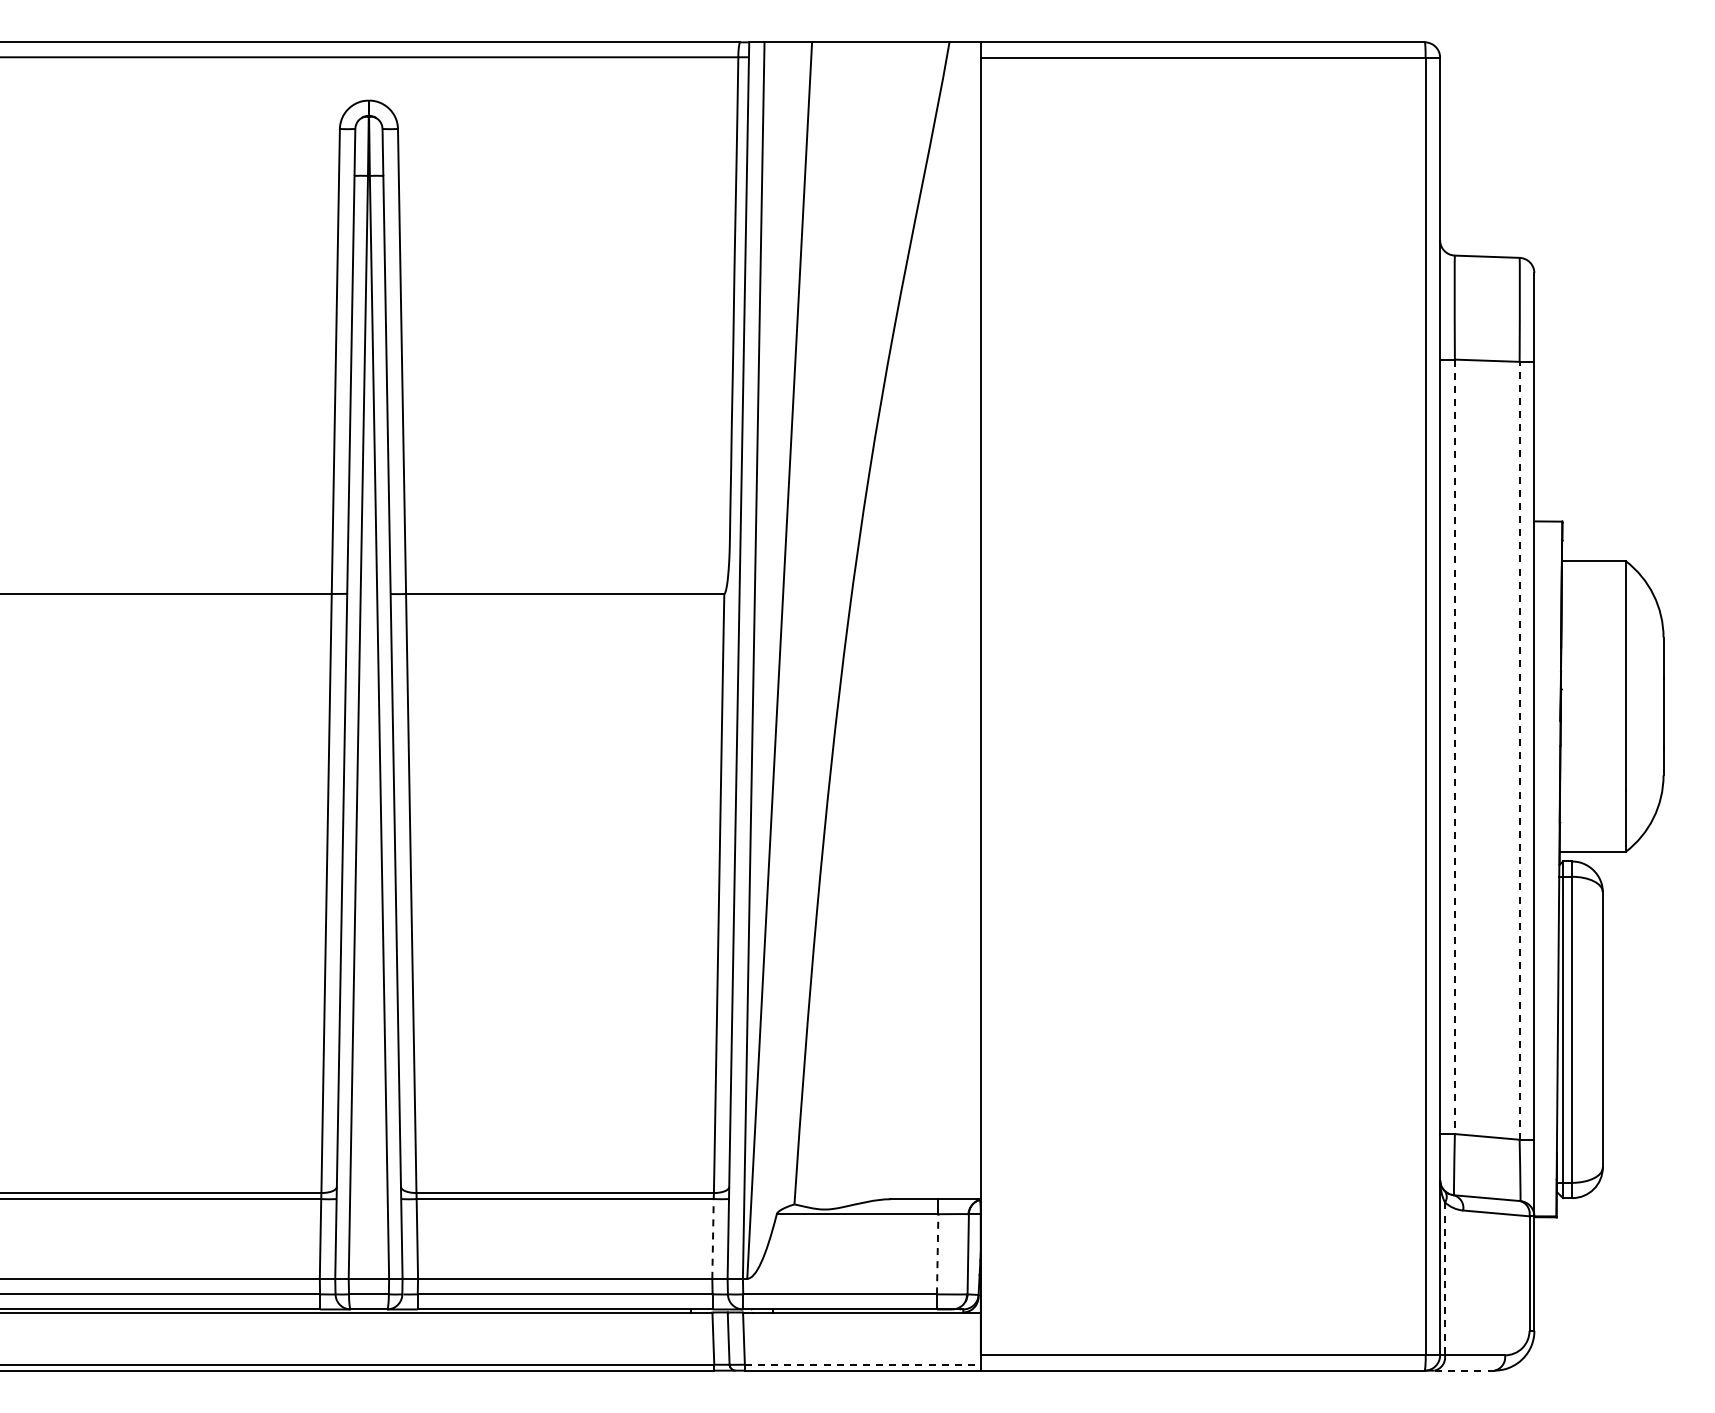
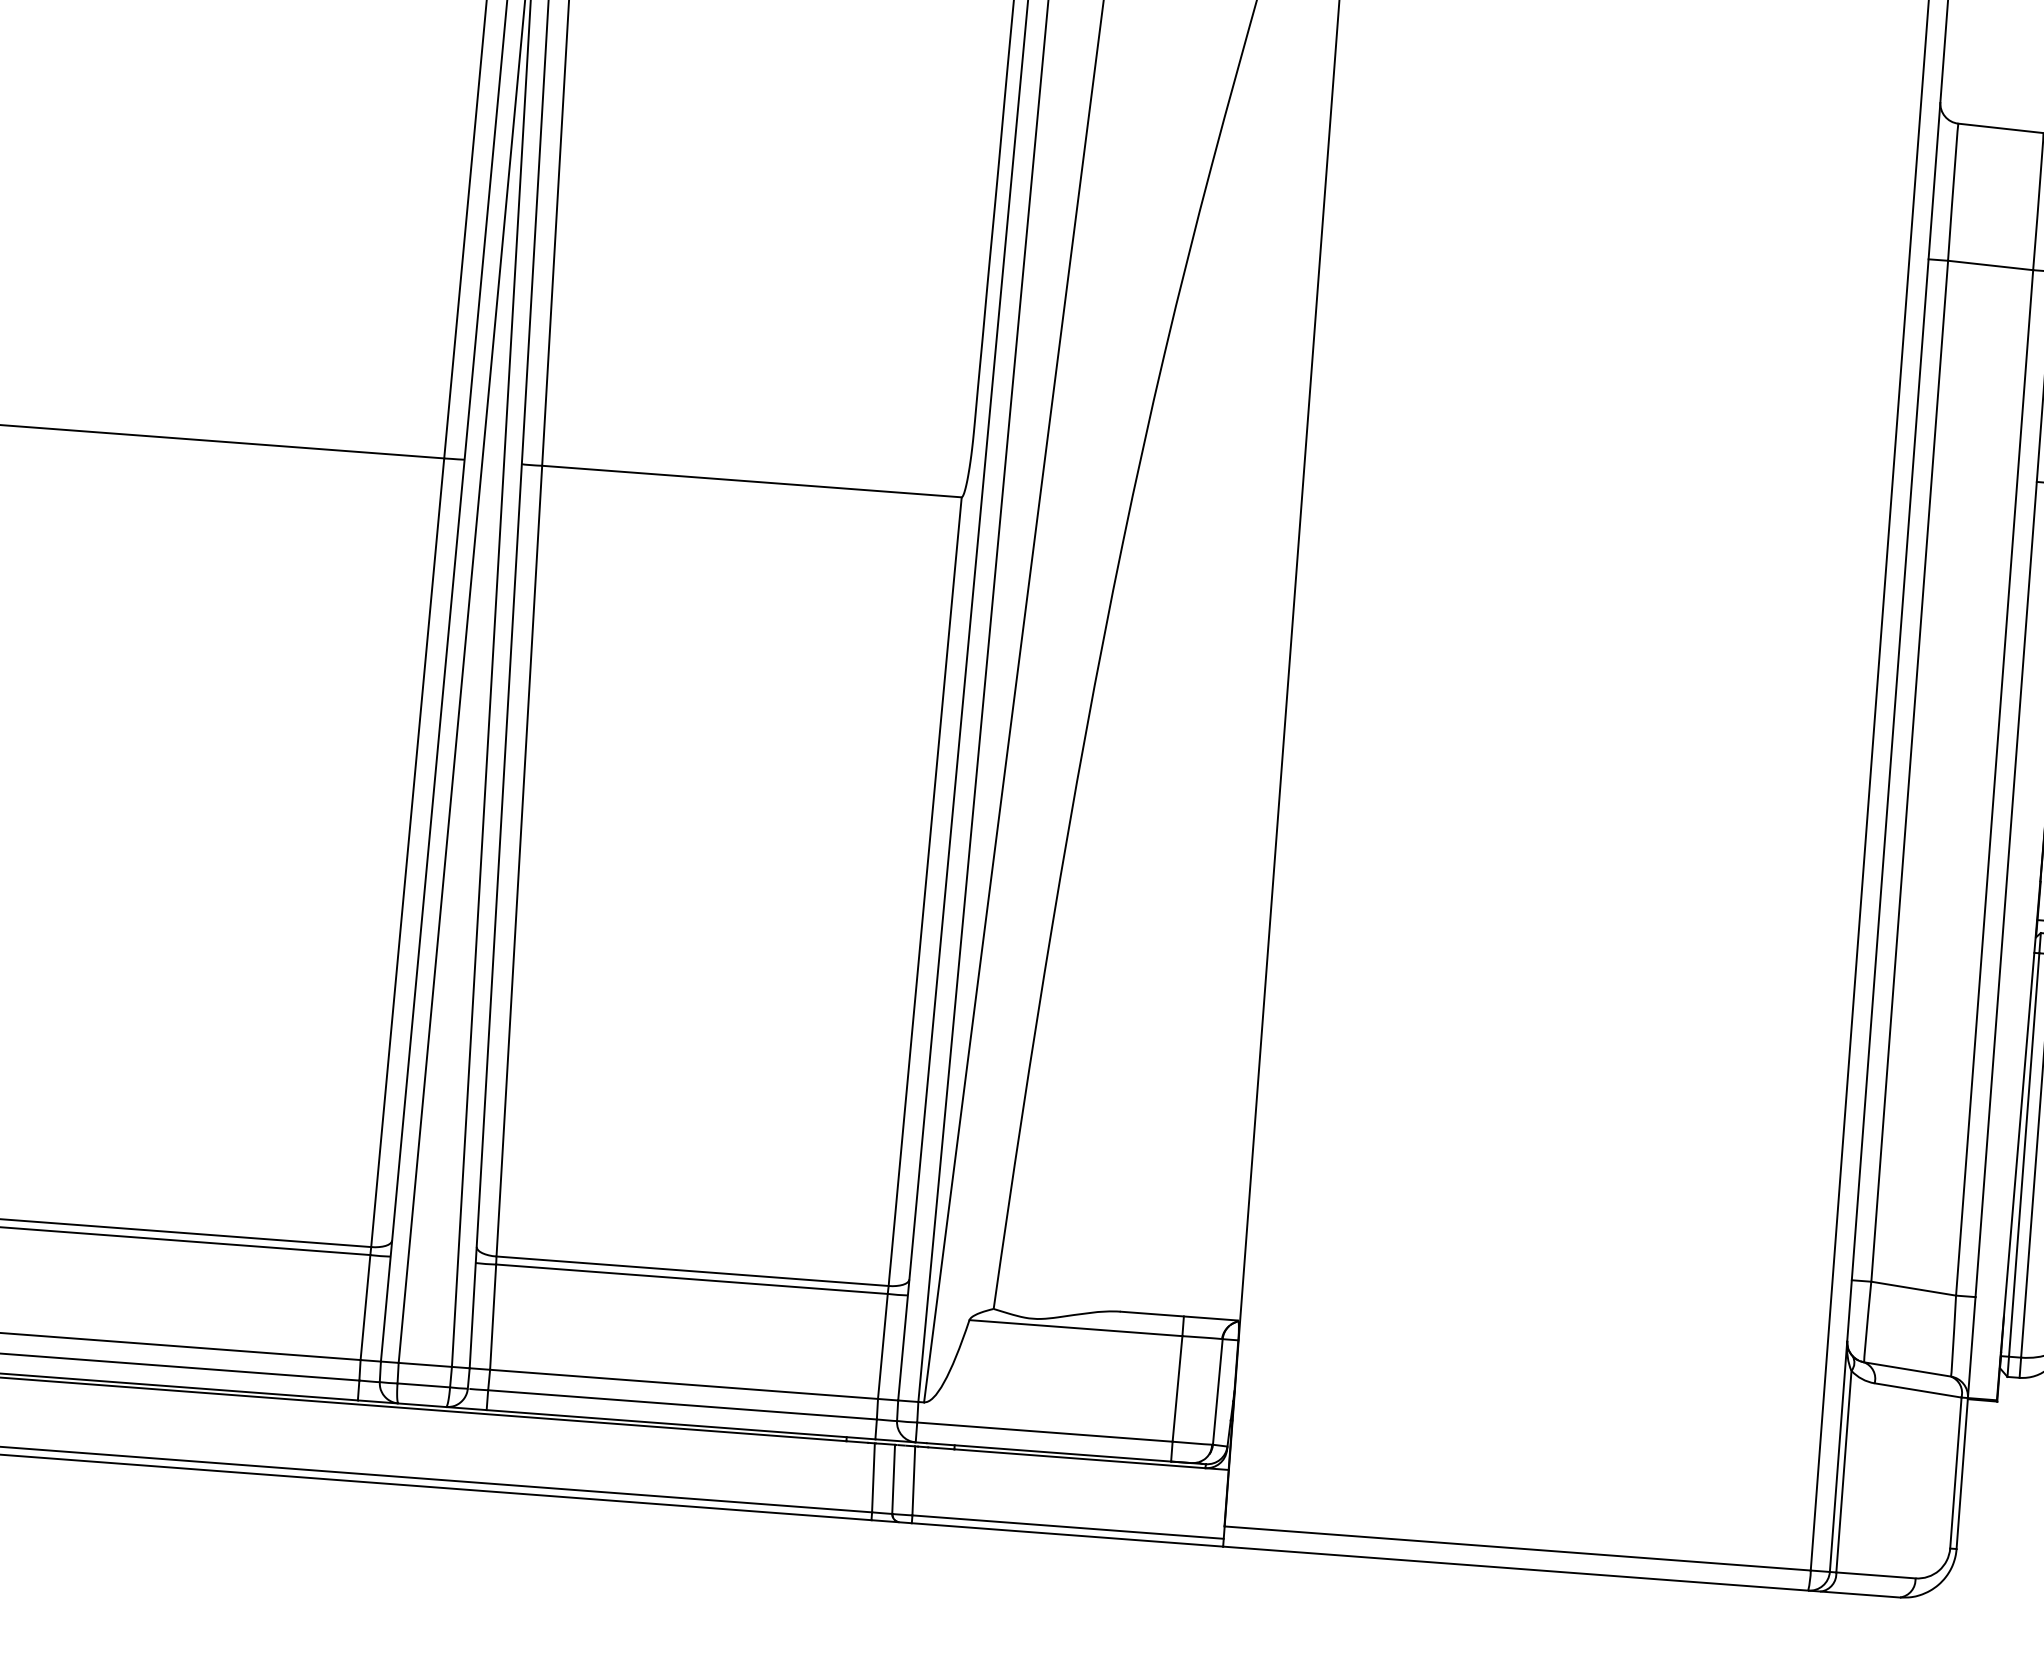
line: (1454, 747) -> (1909, 772), dashed -> solid
line: (1519, 750) -> (1994, 782), dashed -> solid
line: (713, 1238) -> (883, 1345), dashed -> solid
line: (937, 1253) -> (1177, 1387), dashed -> solid
line: (1445, 1279) -> (1844, 1472), dashed -> solid
line: (863, 1364) -> (1068, 1526), dashed -> solid
line: (1464, 1370) -> (1860, 1594), dashed -> solid

